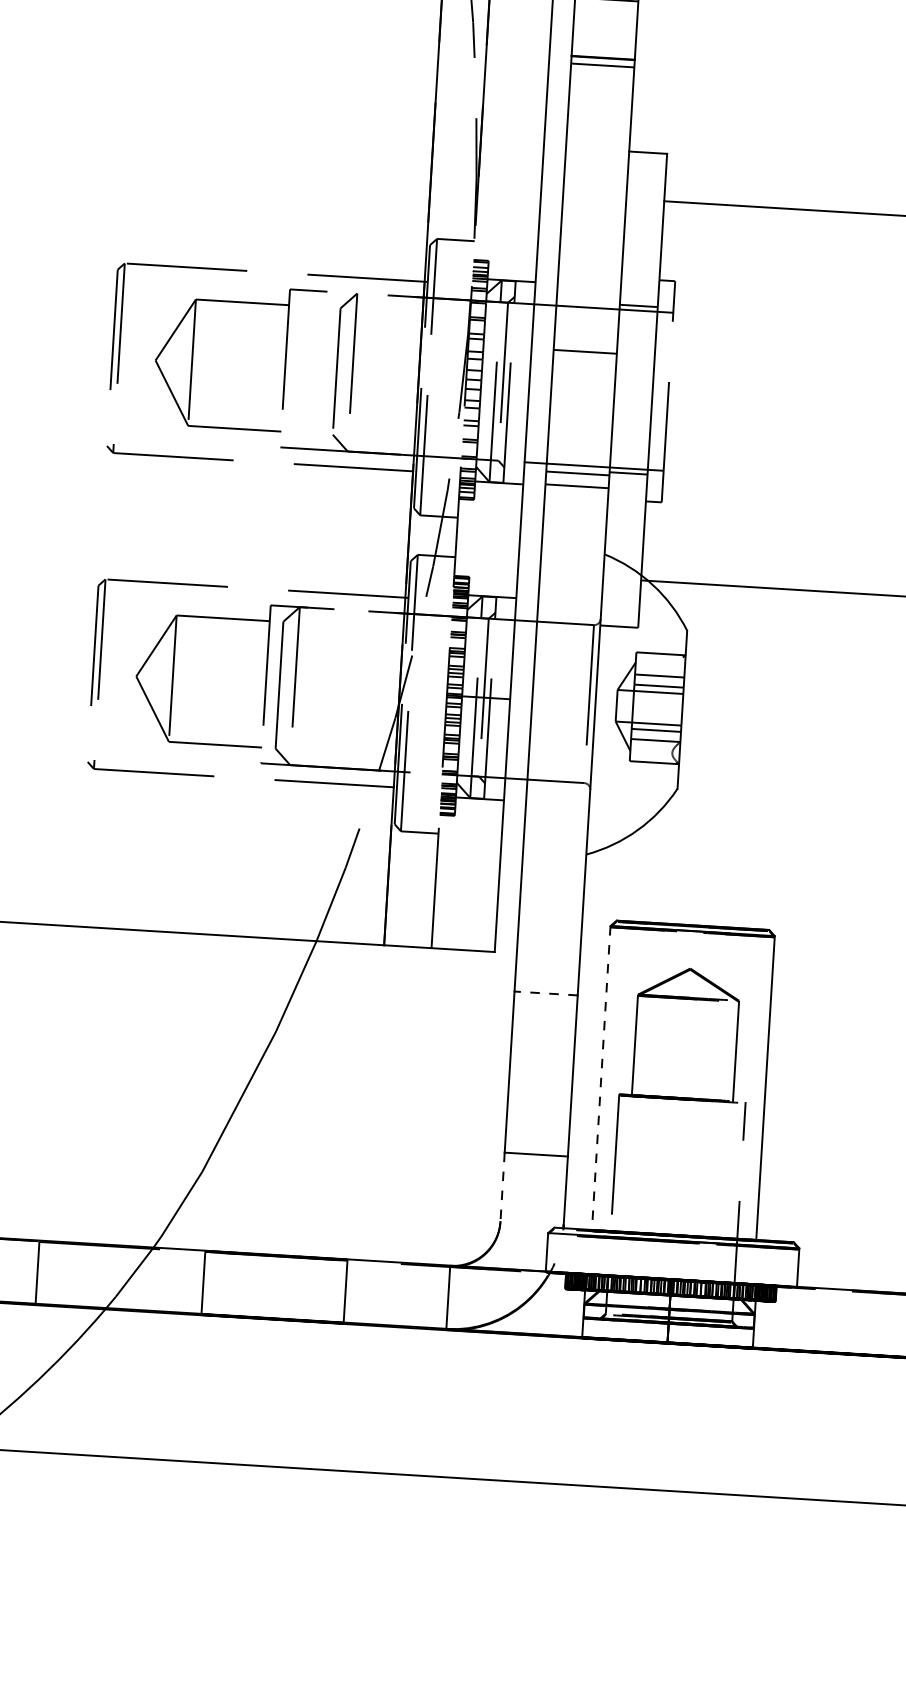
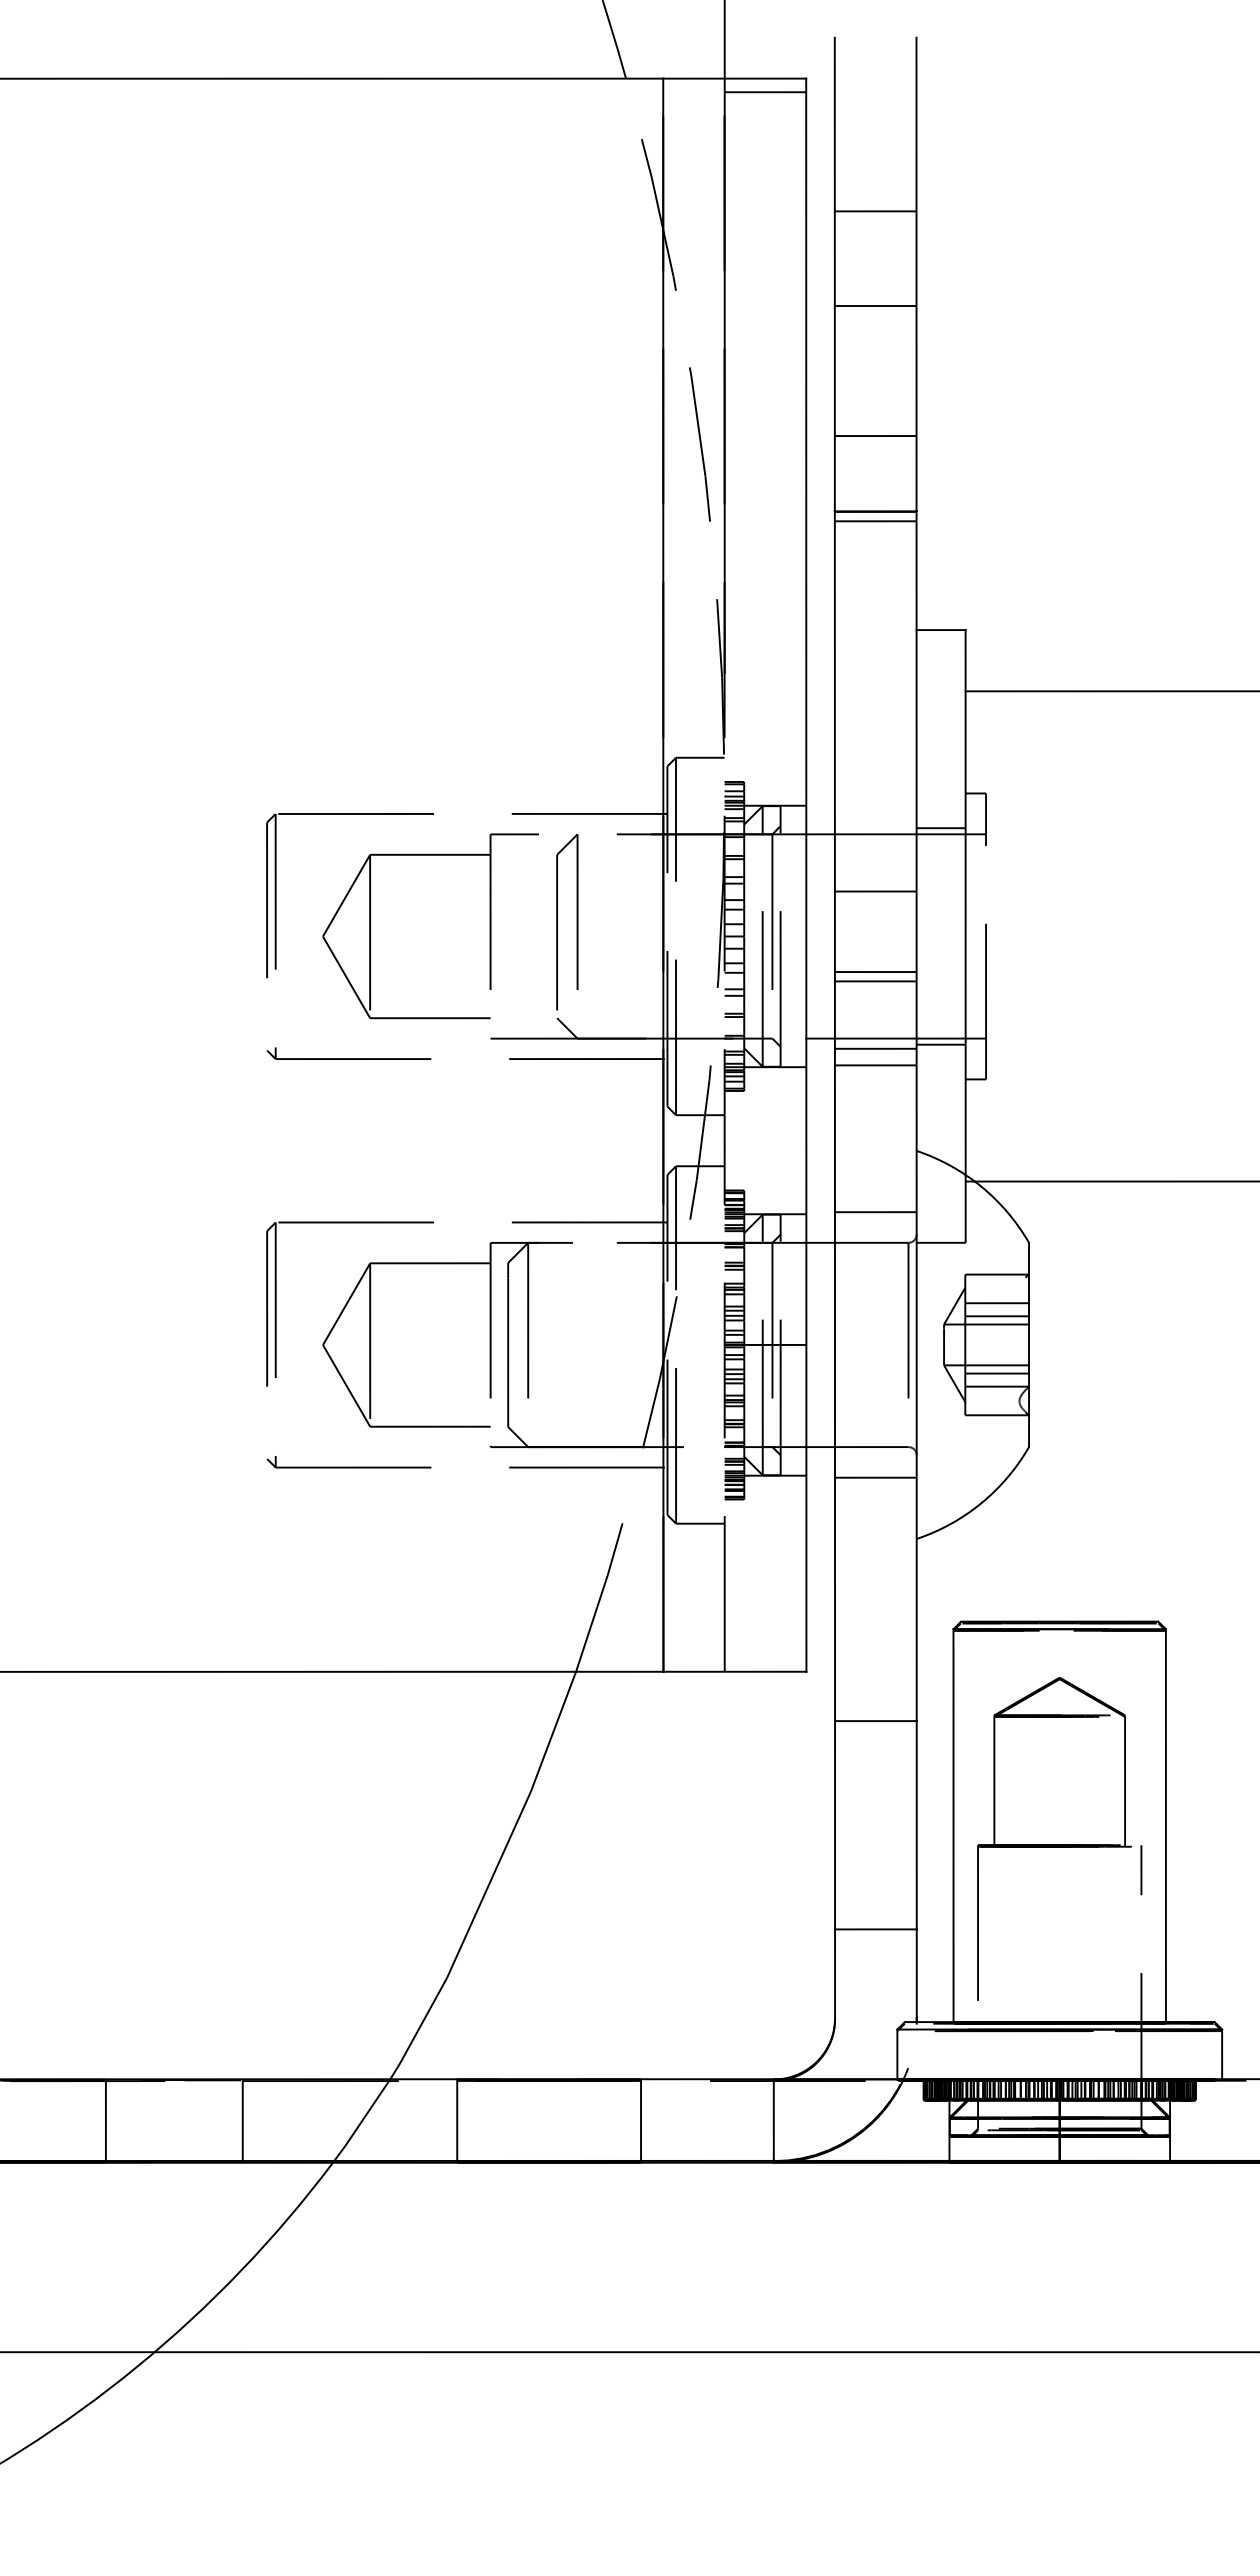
line: (581, 414) -> (875, 972), added
line: (580, 421) -> (875, 981), added
line: (569, 600) -> (875, 1212), added
line: (557, 805) -> (875, 1477), added
line: (545, 993) -> (875, 1721), dashed -> solid
line: (601, 1078) -> (953, 1826), dashed -> solid
line: (502, 1187) -> (835, 1974), dashed -> solid

